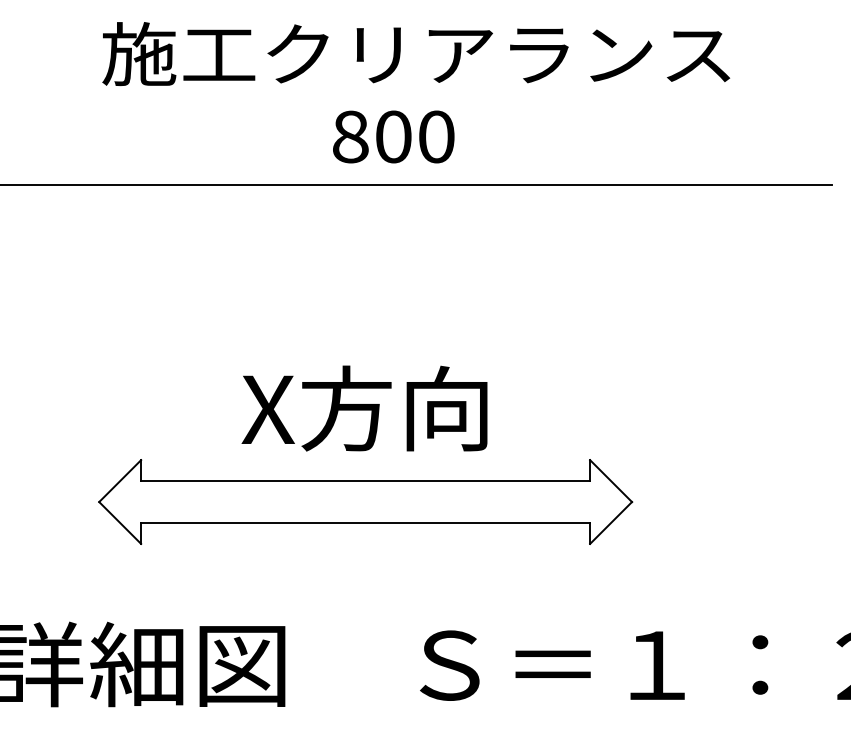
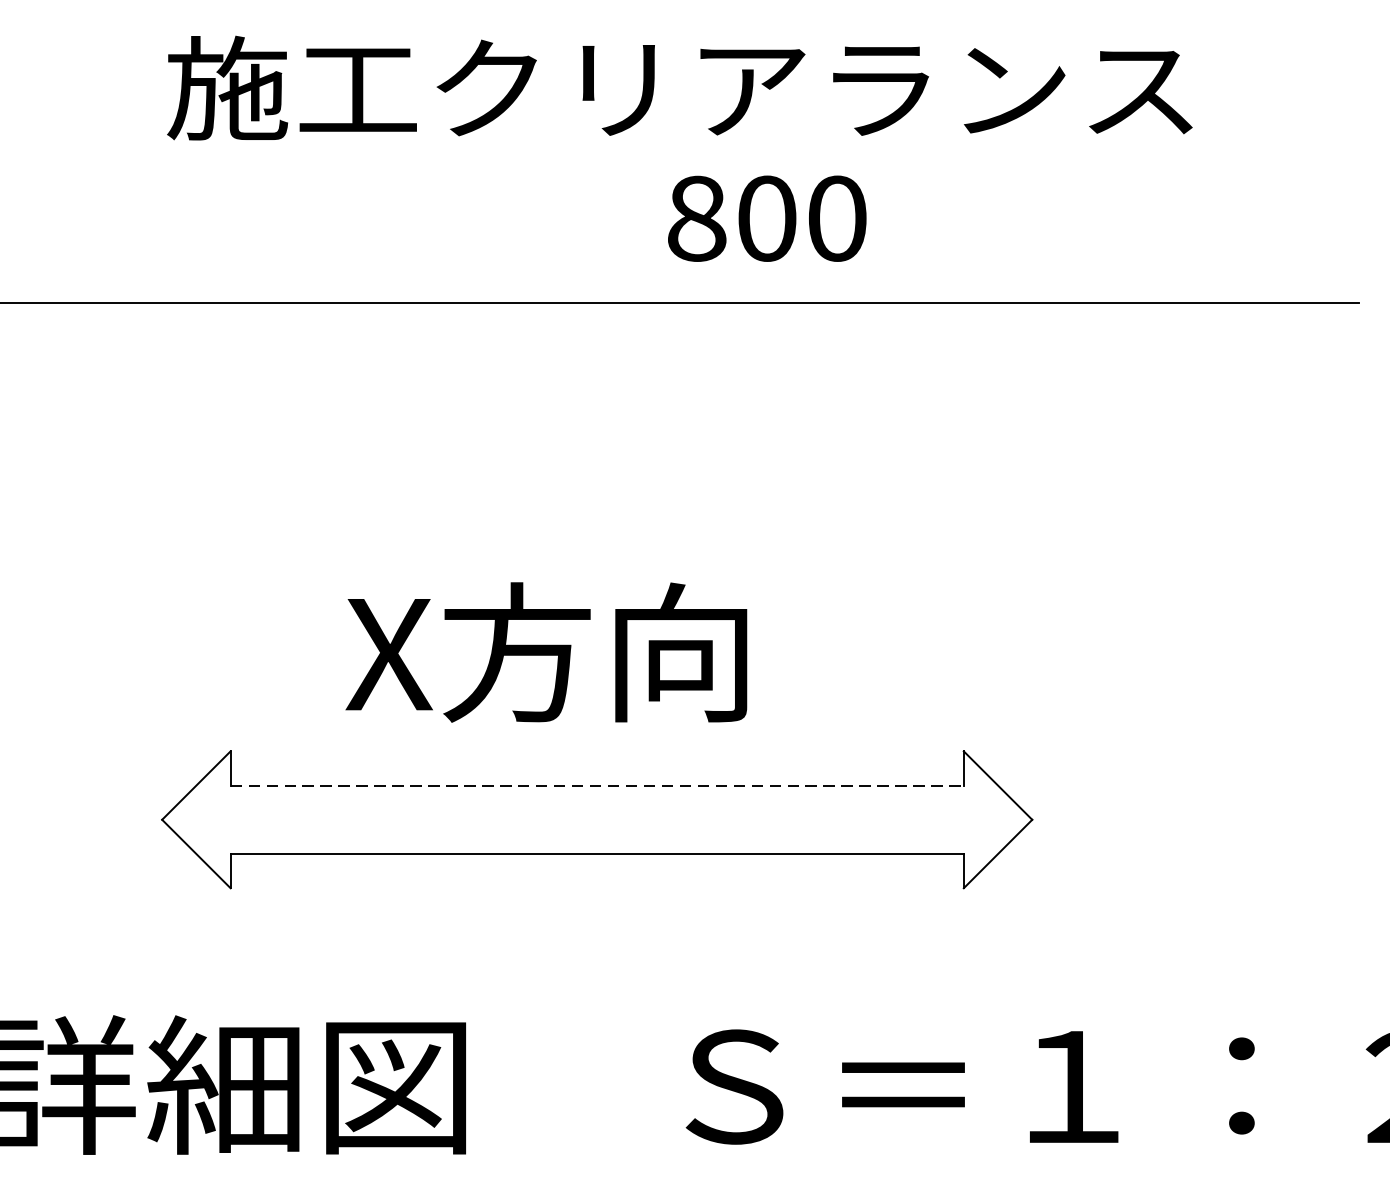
text: (393, 136) -> (766, 217), moved
text: (364, 408) -> (546, 652), moved
line: (366, 481) -> (598, 786), solid -> dashed

